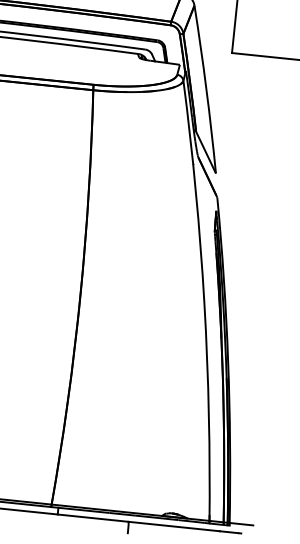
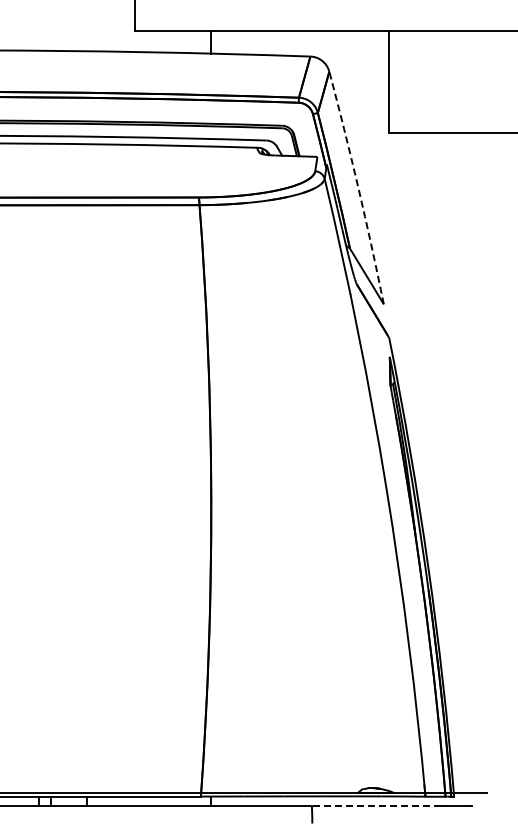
arc: (206, 89) -> (358, 187), solid -> dashed
line: (174, 526) -> (376, 806), solid -> dashed

